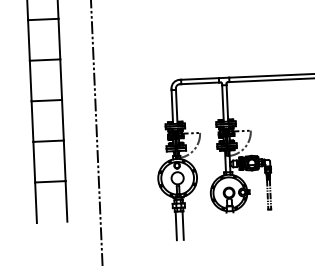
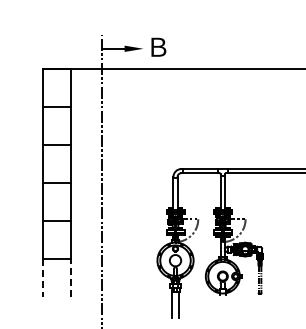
line: (66, 201) -> (71, 277), solid -> dashed
line: (35, 202) -> (42, 277), solid -> dashed

